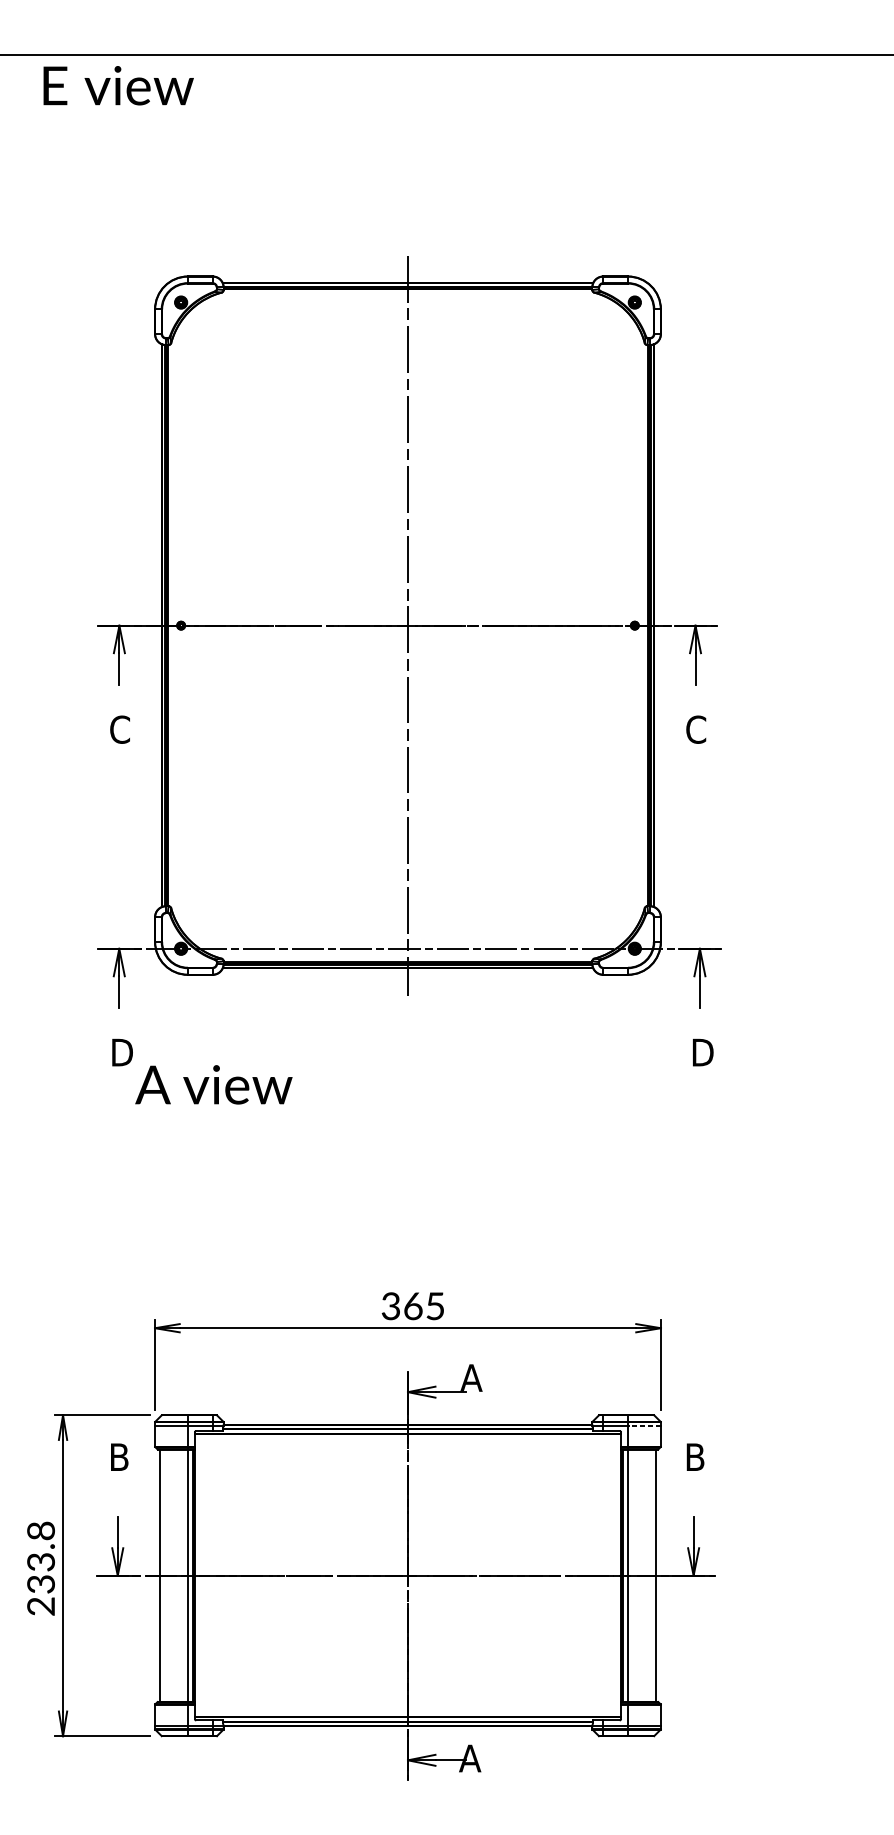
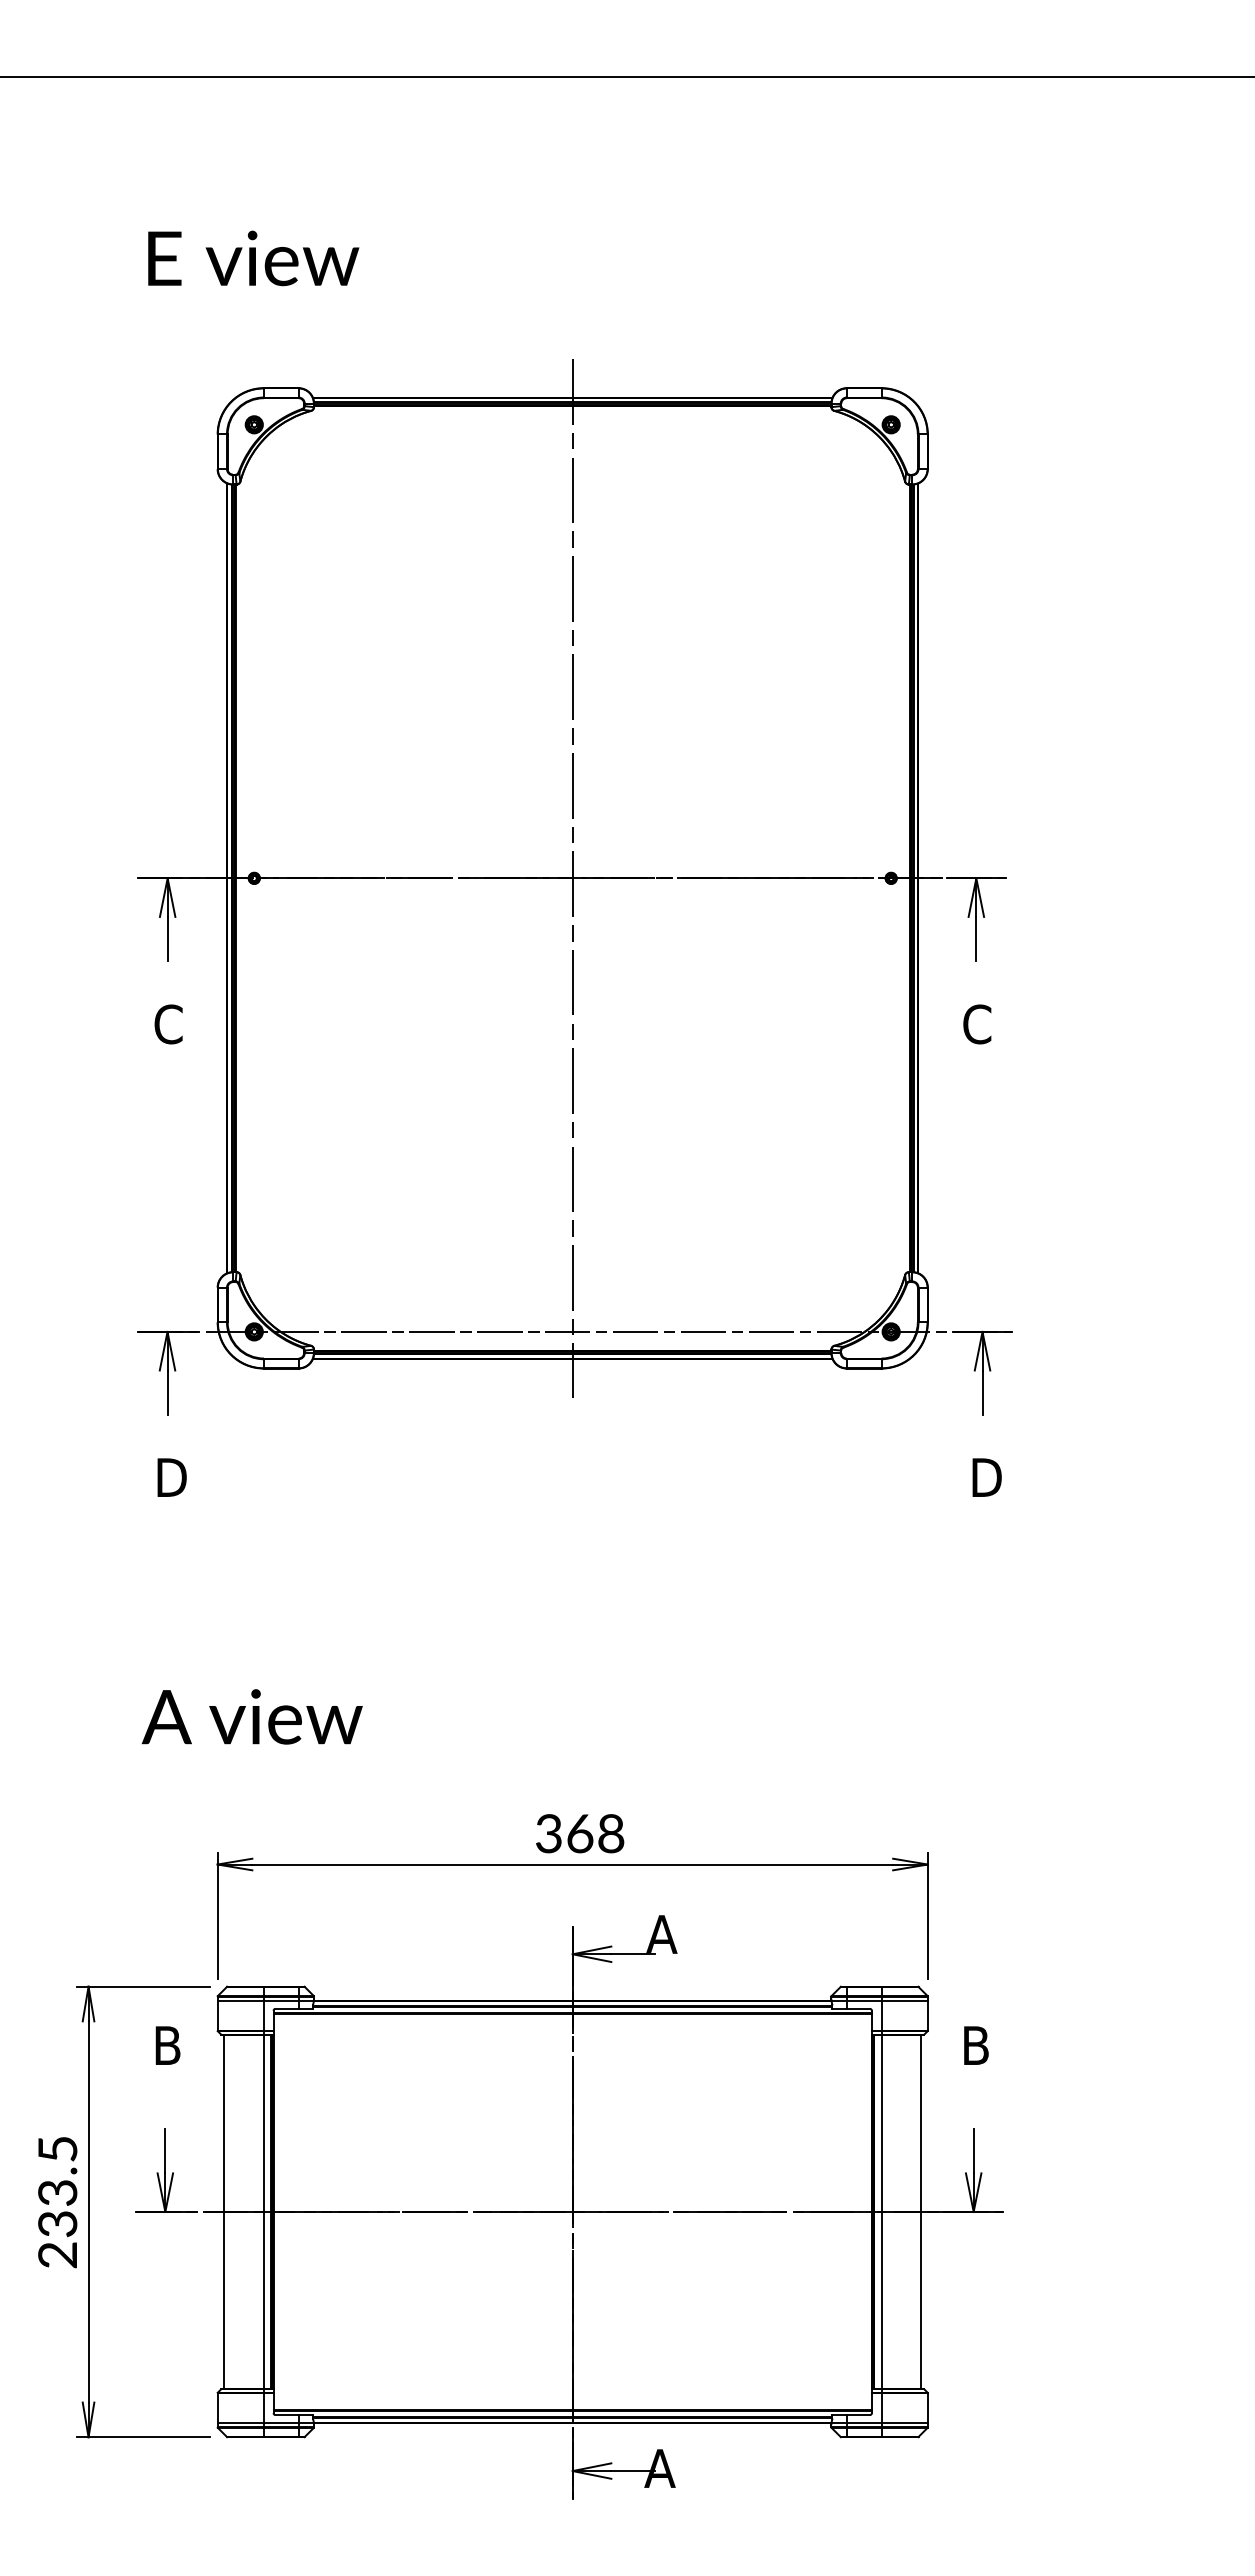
text: (118, 85) -> (253, 258), moved
text: (213, 1084) -> (251, 1716), moved
text: (435, 1306) -> (611, 1833), 365 -> 368
line: (644, 1425) -> (904, 2001), dashed -> solid
text: (40, 1530) -> (57, 2148), 233.8 -> 233.5

